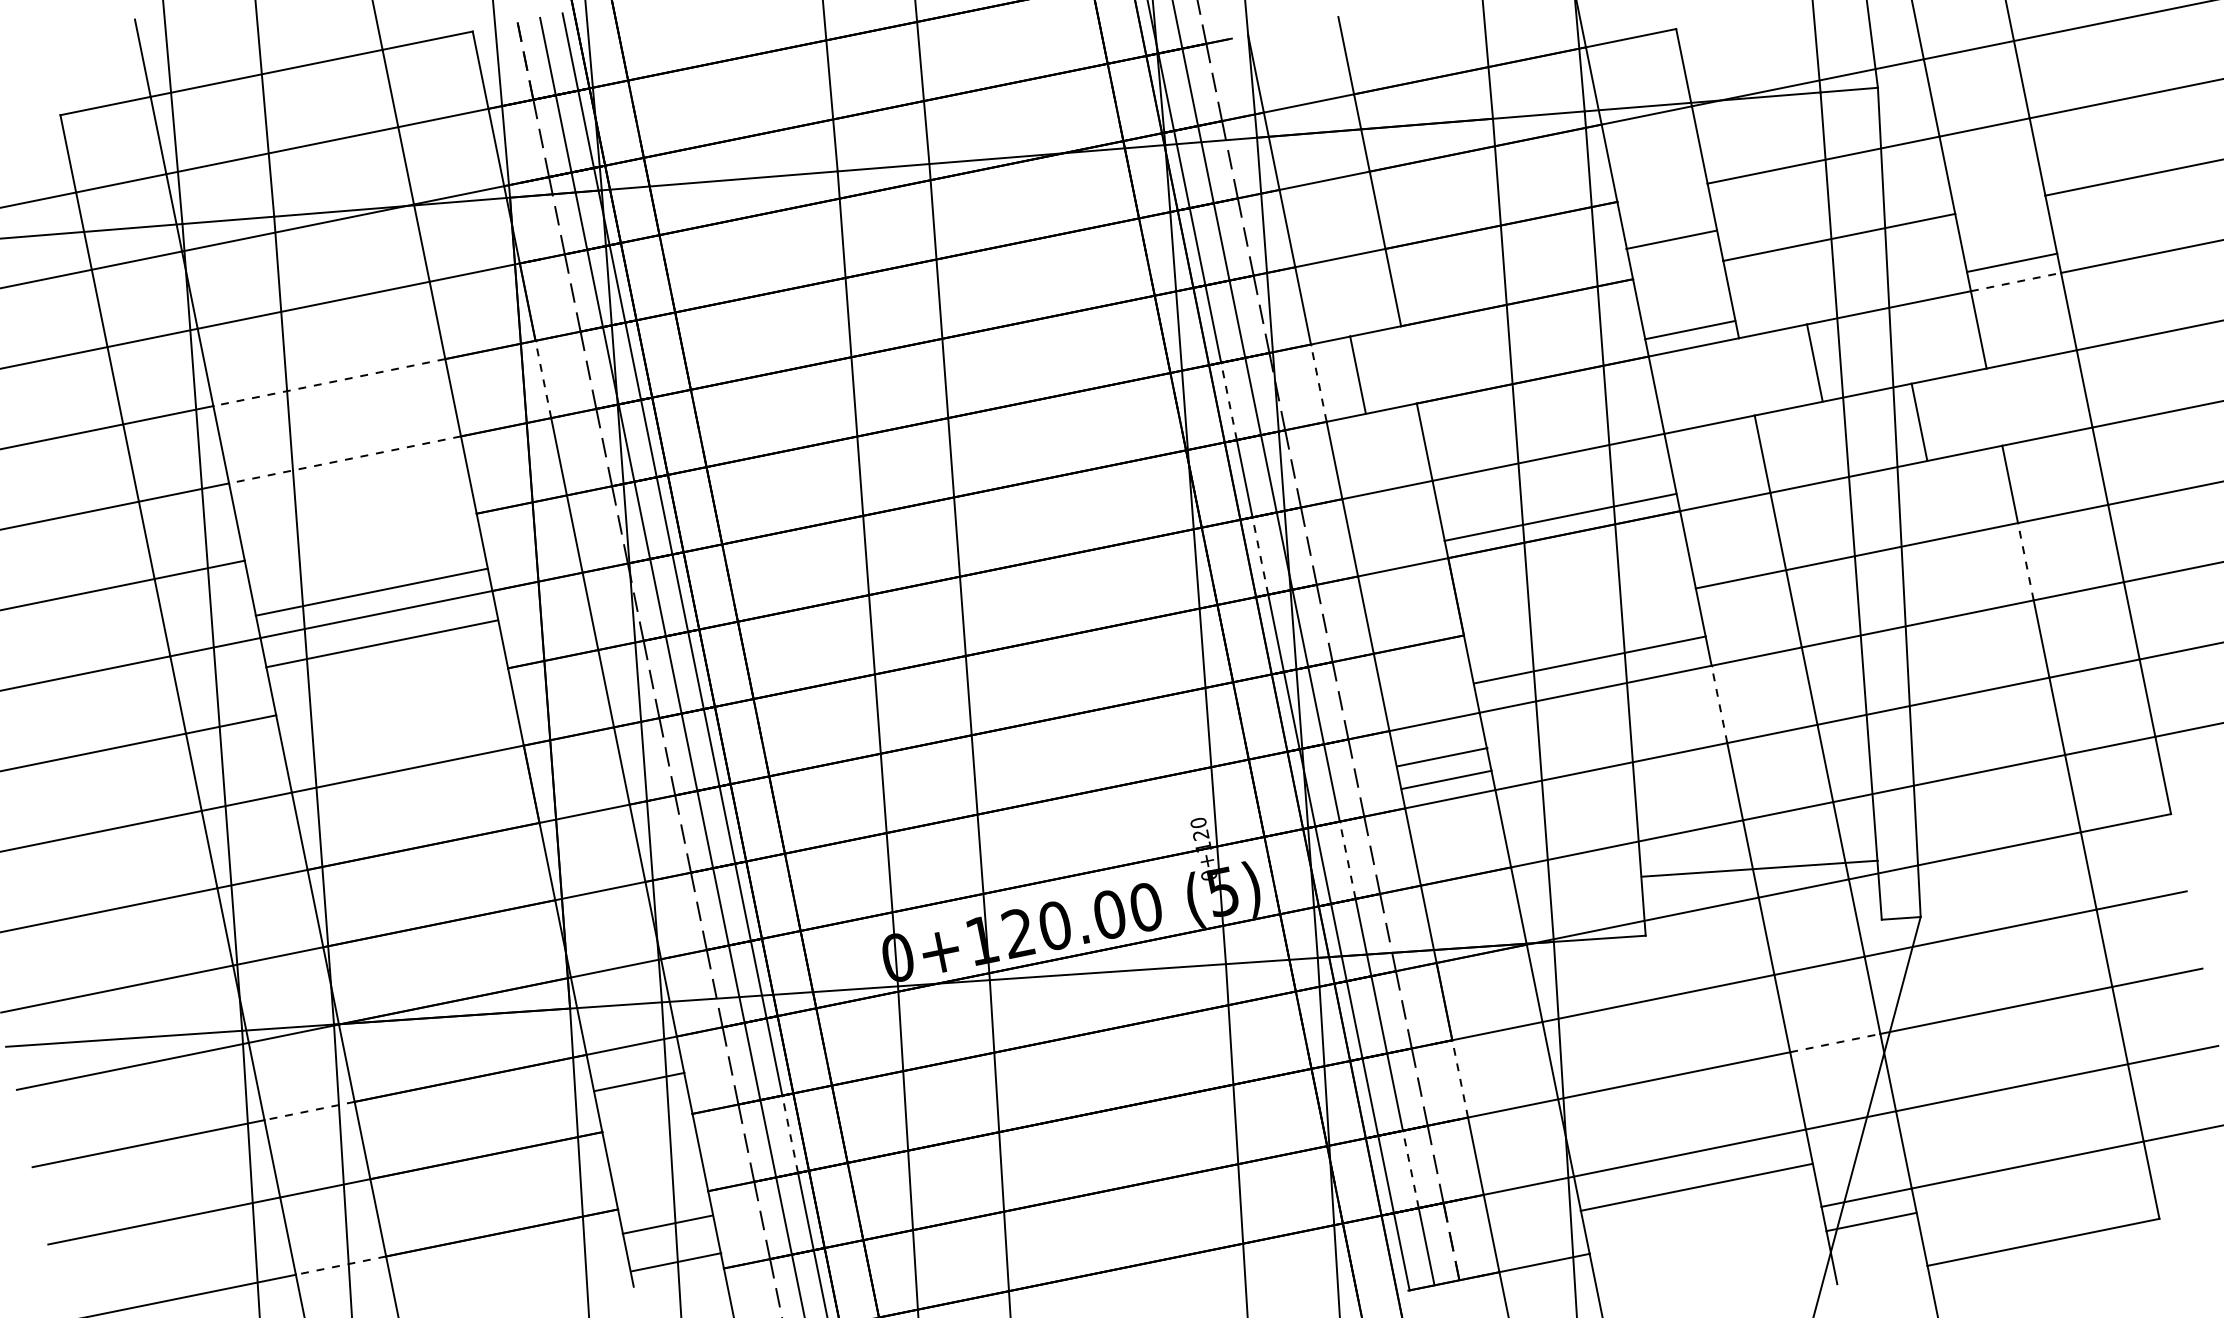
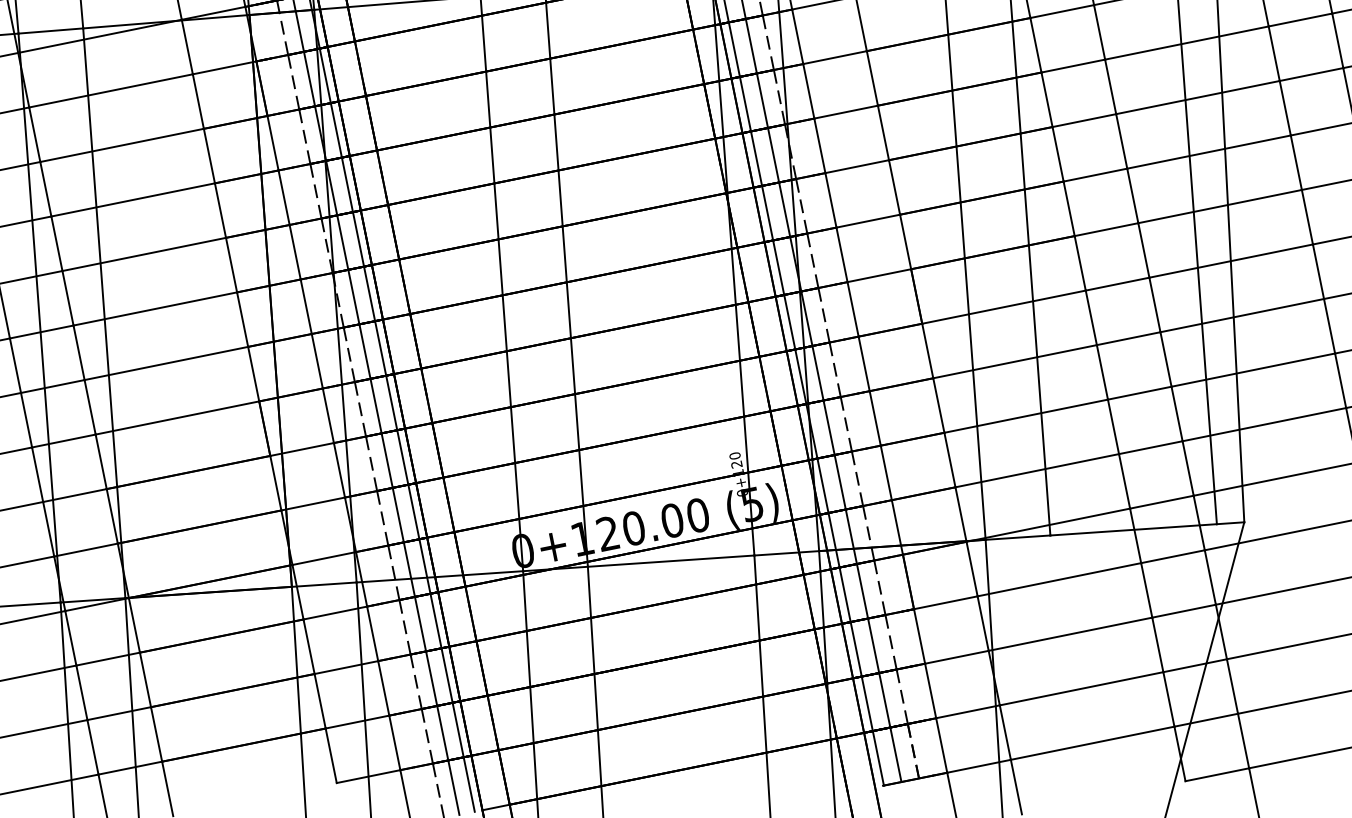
line: (1671, 239) -> (1062, 11), moved
line: (2012, 262) -> (1300, 19), moved
line: (2016, 282) -> (1311, 74), dashed -> solid
line: (1690, 329) -> (1073, 65), moved
line: (1814, 362) -> (1121, 141), moved
line: (1357, 374) -> (883, 132), moved
line: (543, 378) -> (273, 142), dashed -> solid
line: (328, 382) -> (121, 145), dashed -> solid
line: (1318, 382) -> (819, 145), dashed -> solid
line: (1228, 400) -> (756, 158), dashed -> solid
line: (1919, 421) -> (1296, 162), moved
line: (344, 460) -> (132, 200), dashed -> solid
line: (1560, 516) -> (981, 197), moved
line: (1260, 555) -> (778, 267), dashed -> solid
line: (2025, 561) -> (1318, 271), dashed -> solid
line: (371, 591) -> (144, 253), moved
line: (382, 643) -> (166, 363), moved
line: (1589, 659) -> (1003, 306), moved
line: (1719, 703) -> (1102, 371), dashed -> solid
line: (1442, 757) -> (912, 439), moved
line: (1446, 779) -> (901, 384), moved
line: (1347, 859) -> (840, 481), dashed -> solid
line: (1759, 868) -> (1133, 529), moved
line: (1835, 1043) -> (1184, 611), dashed -> solid
line: (1460, 1078) -> (919, 636), dashed -> solid
line: (639, 1081) -> (346, 667), moved
line: (309, 1111) -> (108, 659), dashed -> solid
line: (790, 1133) -> (447, 674), dashed -> solid
line: (1410, 1168) -> (884, 699), dashed -> solid
line: (1696, 1186) -> (1092, 742), moved
line: (1871, 1221) -> (1217, 774), moved
line: (667, 1224) -> (368, 776), moved
line: (676, 1262) -> (357, 722), moved
line: (340, 1265) -> (129, 768), dashed -> solid

